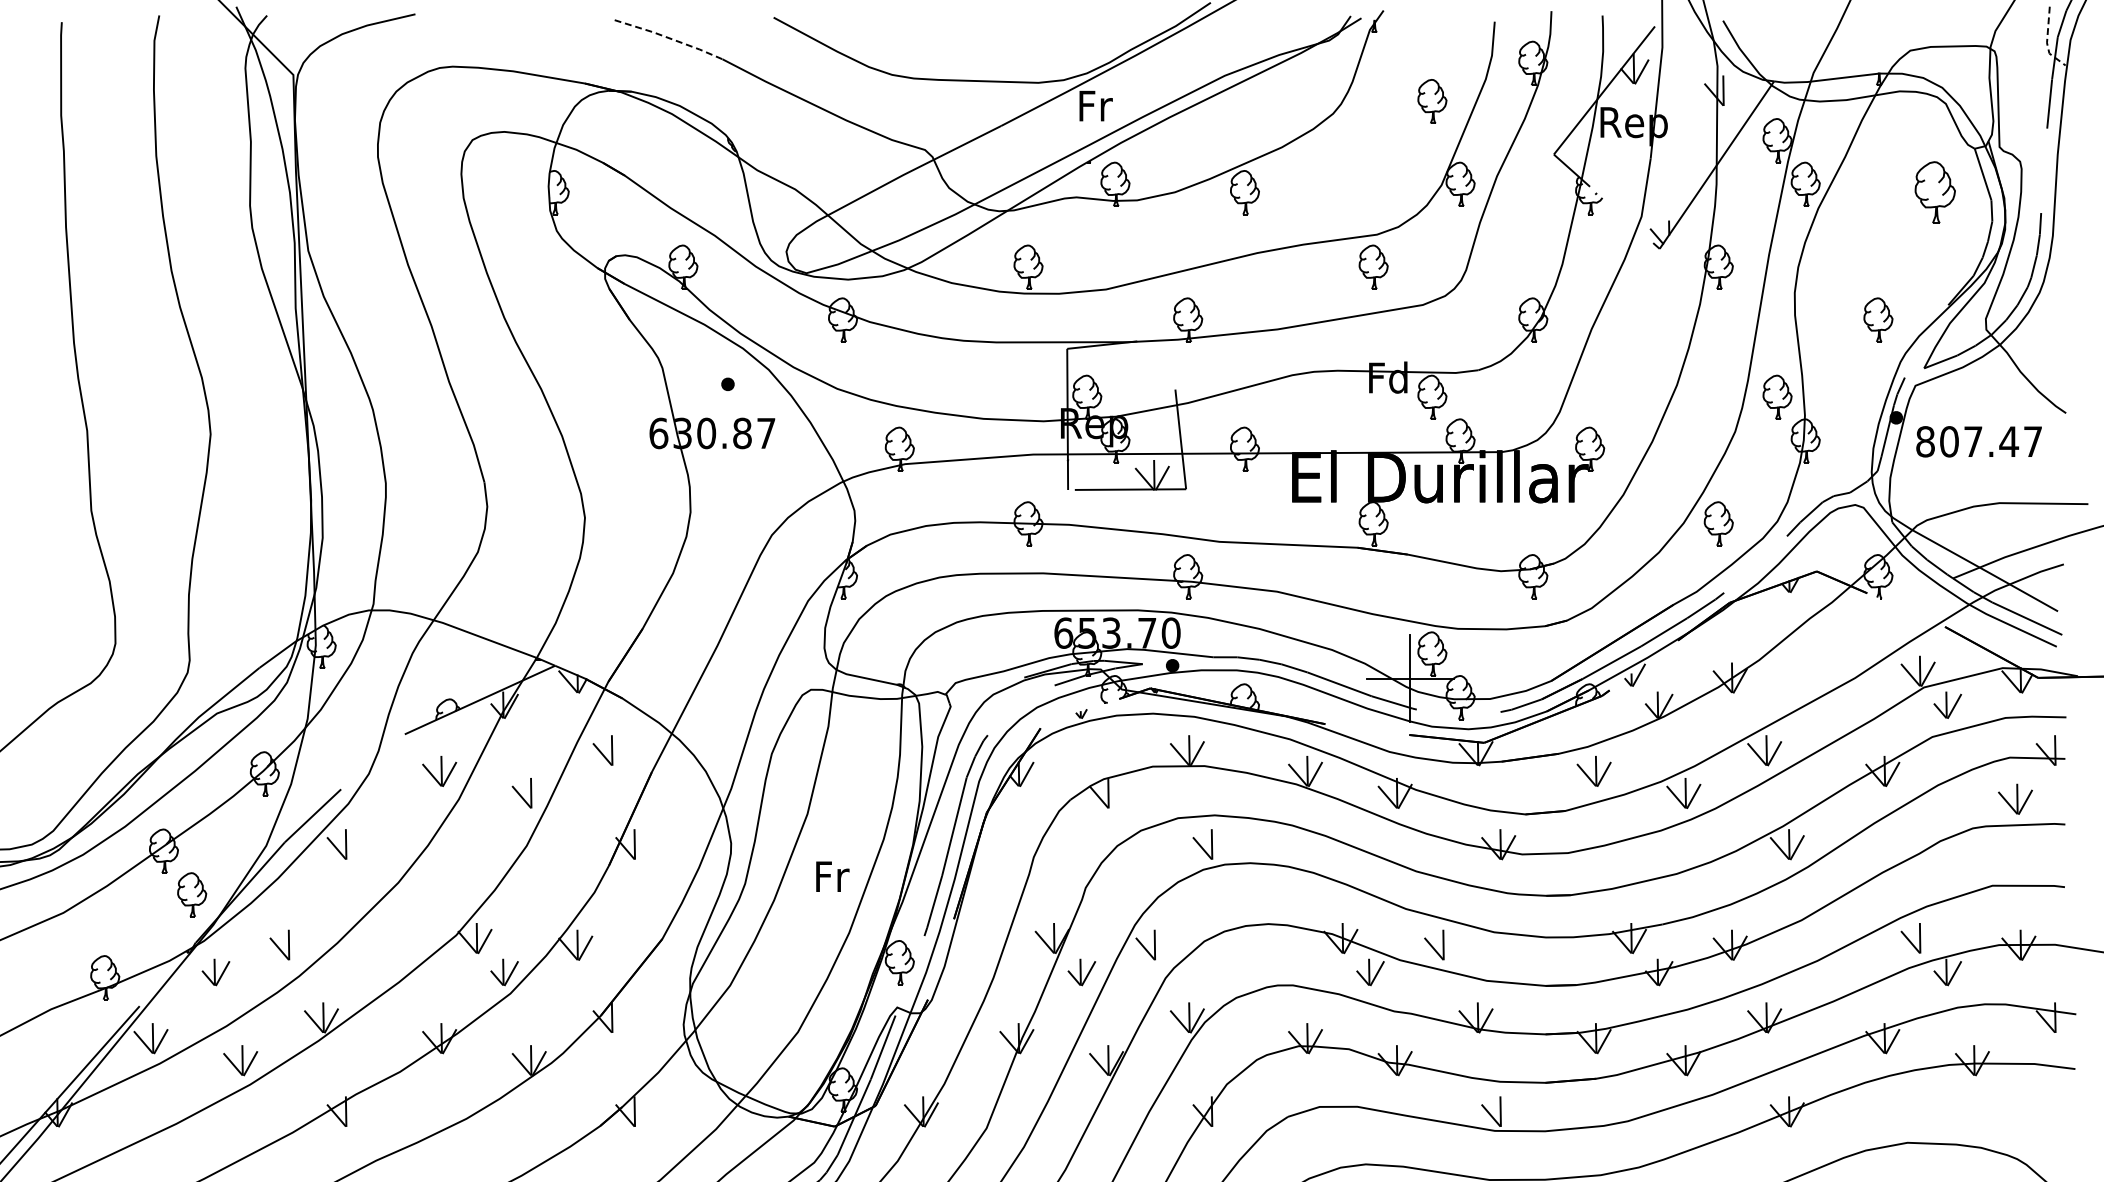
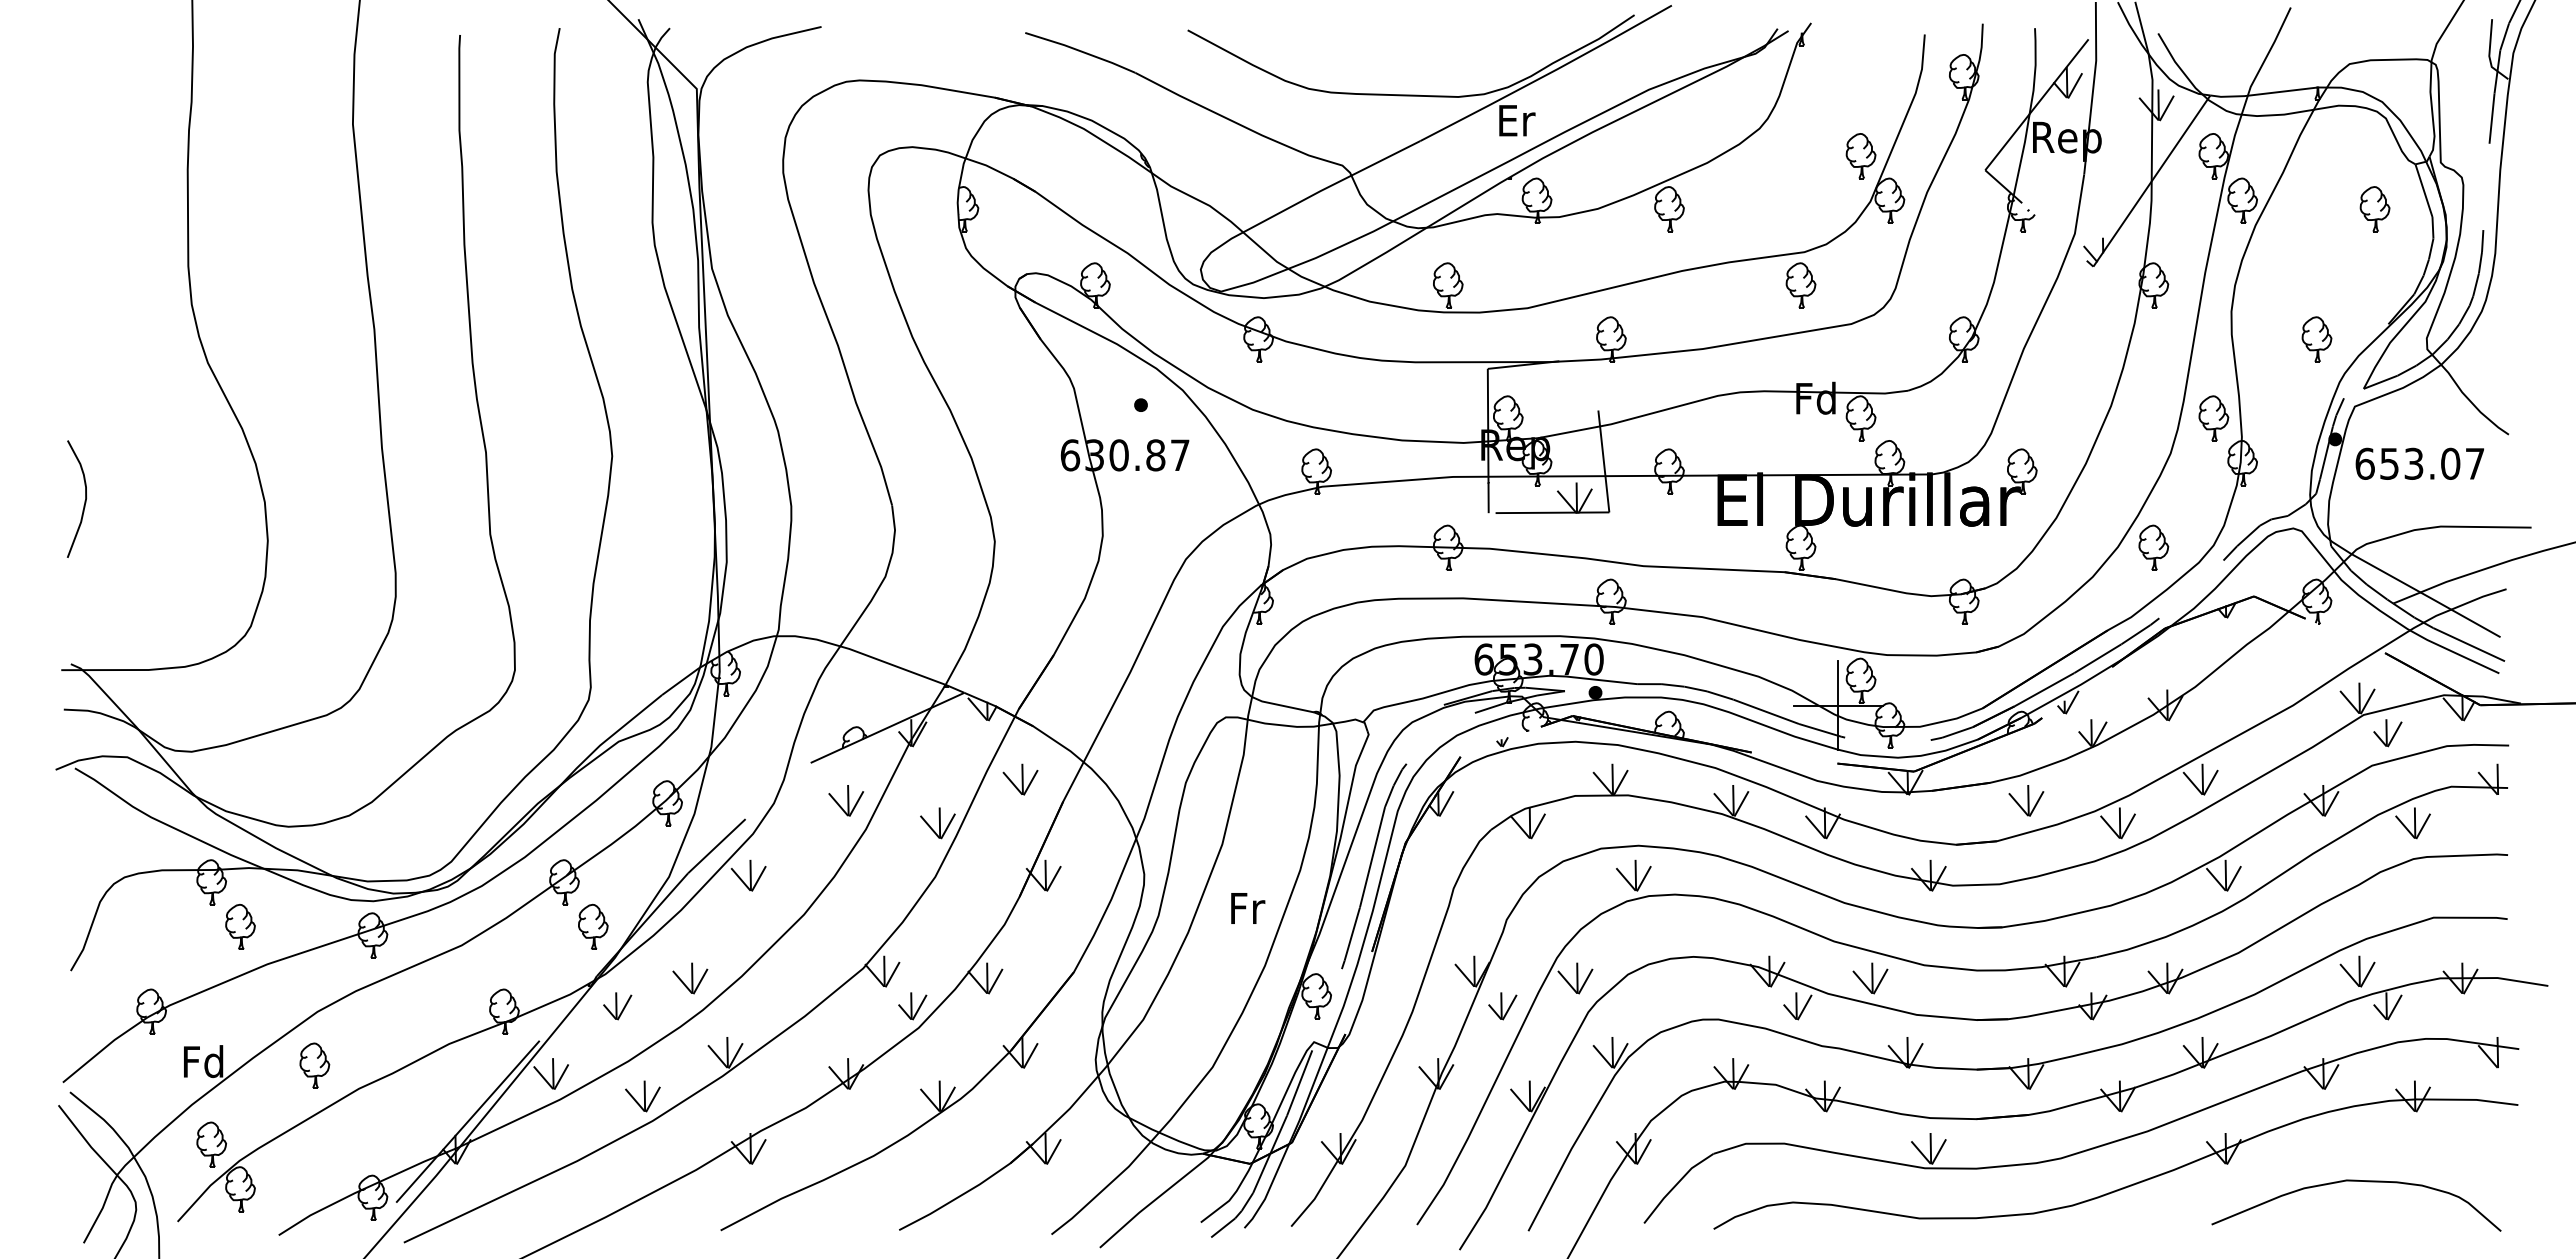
line: (669, 38) -> (1081, 51), dashed -> solid
line: (2047, 42) -> (2489, 55), dashed -> solid
line: (1731, 94) -> (2166, 108), added
part: (1431, 101) -> (1860, 156), moved
text: (1096, 105) -> (1517, 120), Fr -> Er
part: (1934, 192) -> (2374, 209), size x0.71
text: (1966, 441) -> (2407, 463), 807.47 -> 653.07
line: (619, 753) -> (1030, 782), added
line: (538, 796) -> (947, 826), added
line: (1115, 796) -> (1537, 826), added
part: (2014, 799) -> (2412, 823), moved
line: (353, 847) -> (758, 878), added
line: (642, 847) -> (1053, 878), added
line: (1219, 847) -> (1643, 878), added
line: (1927, 941) -> (2367, 974), added
line: (297, 948) -> (700, 981), added
line: (1162, 948) -> (1585, 981), added
line: (1451, 948) -> (1880, 981), added
line: (619, 1020) -> (1030, 1055), added
line: (353, 1114) -> (758, 1151), added
line: (642, 1114) -> (1053, 1151), added
line: (1219, 1114) -> (1643, 1151), added
line: (1508, 1114) -> (1938, 1151), added

